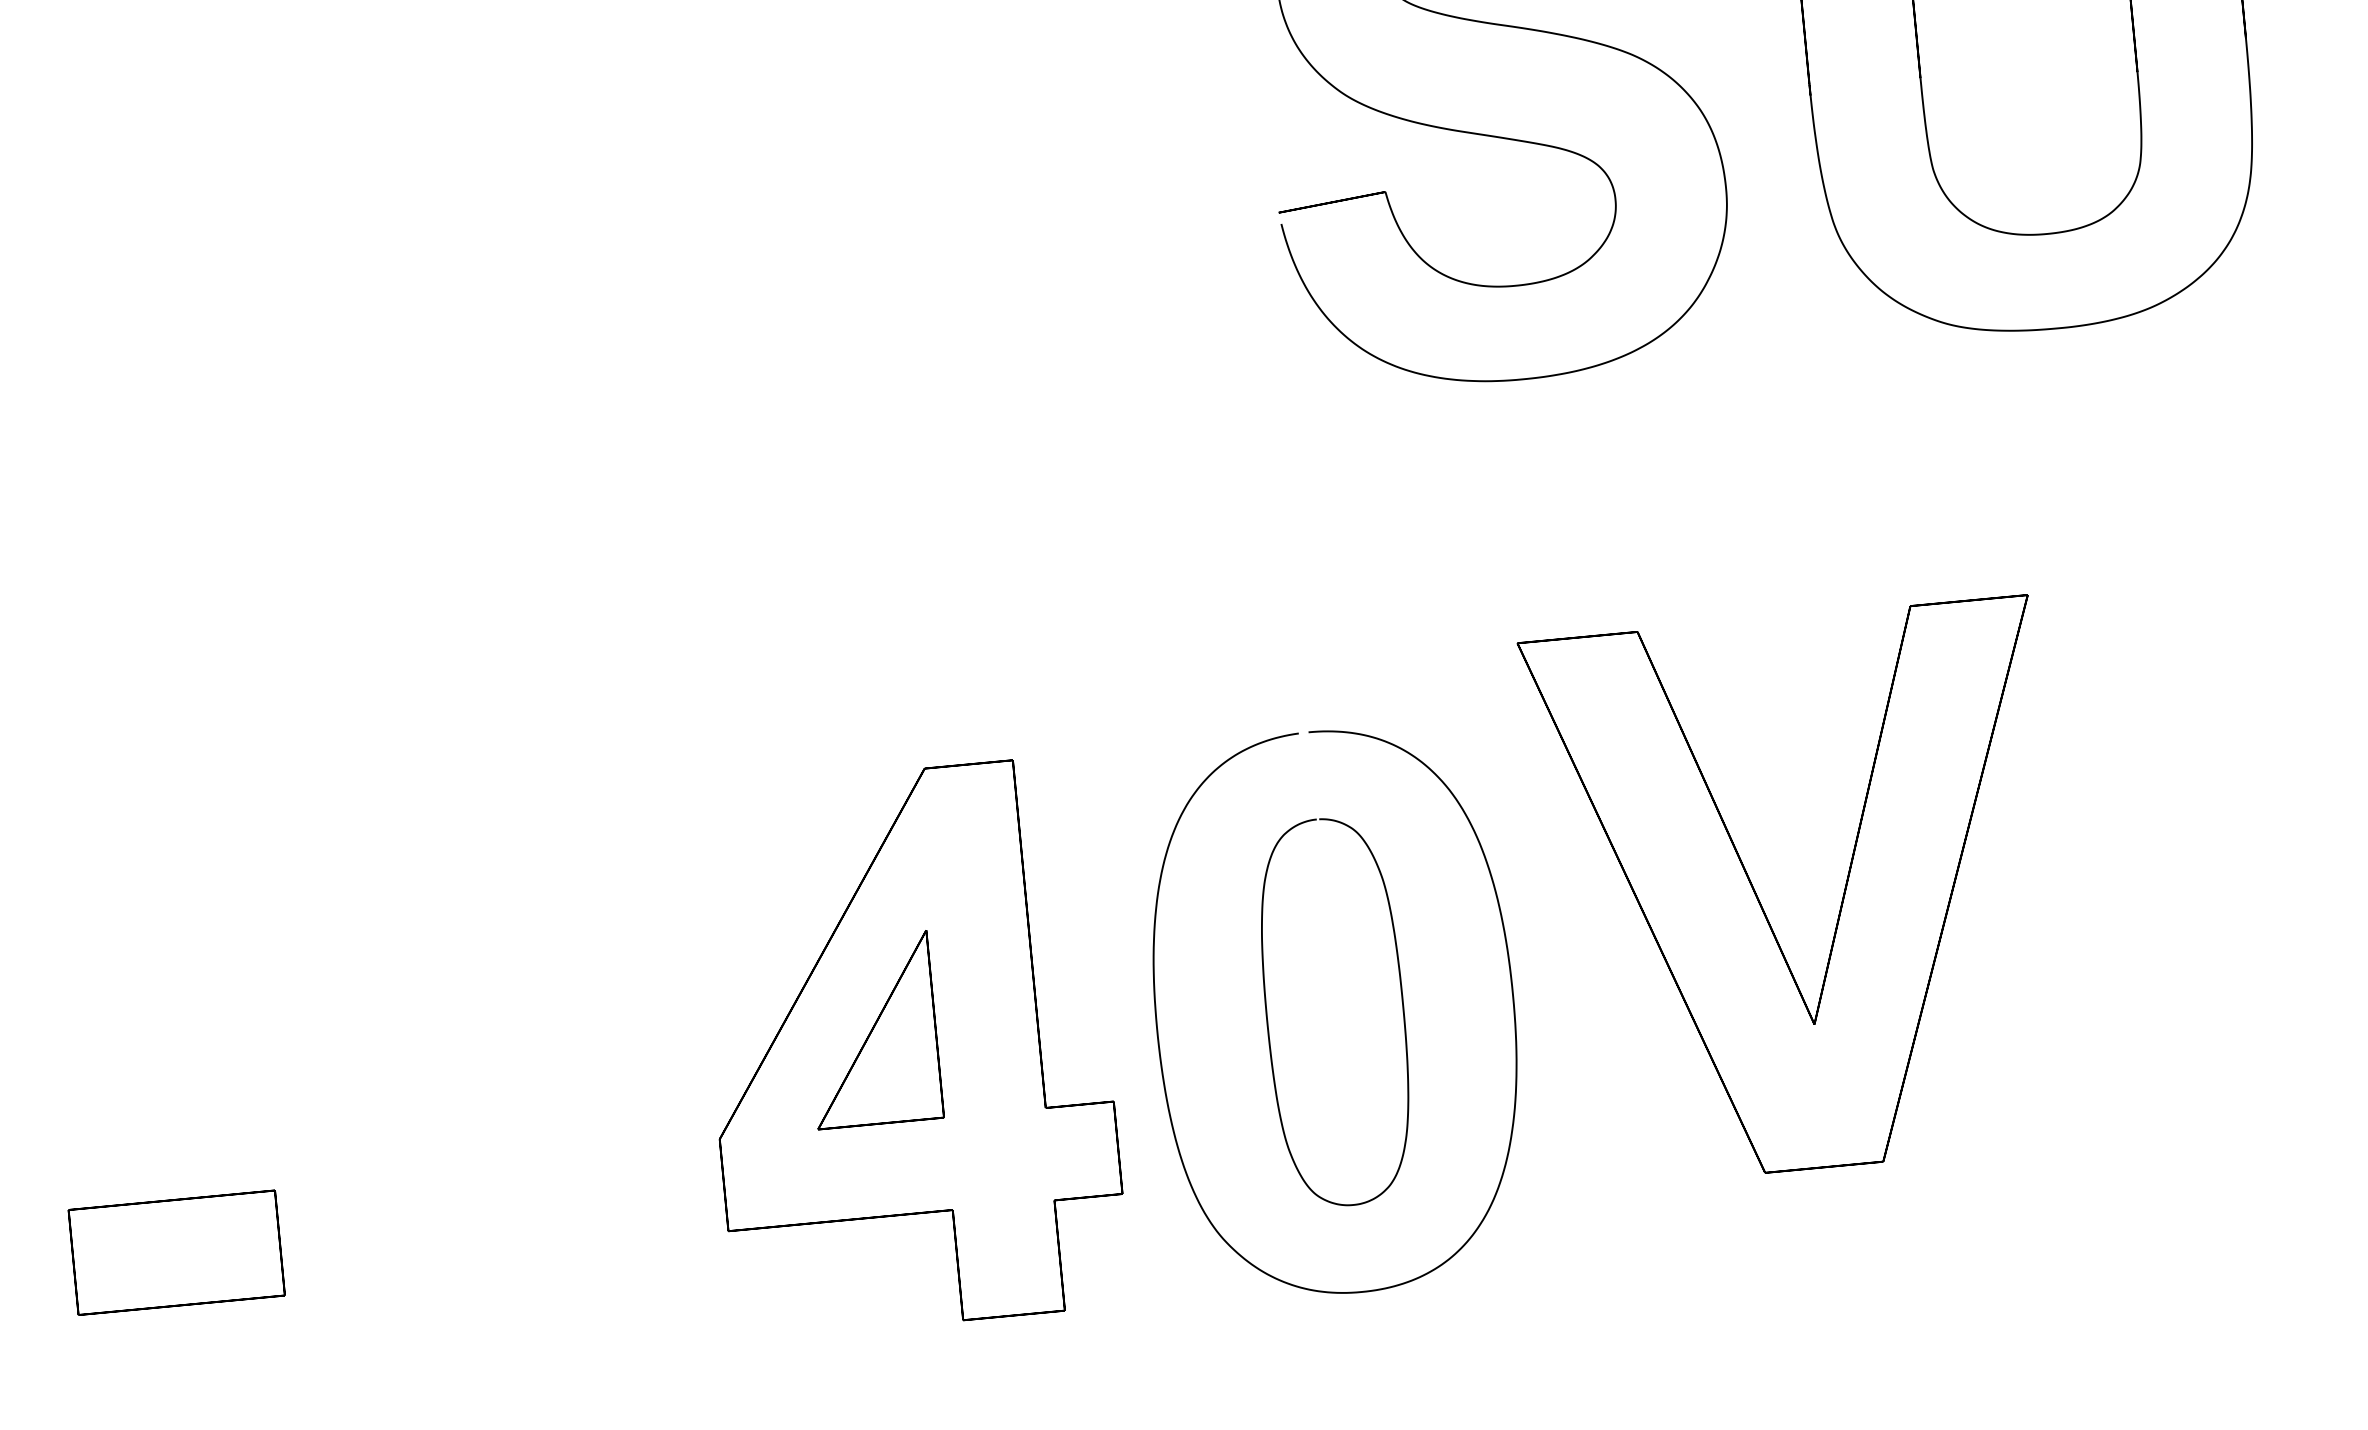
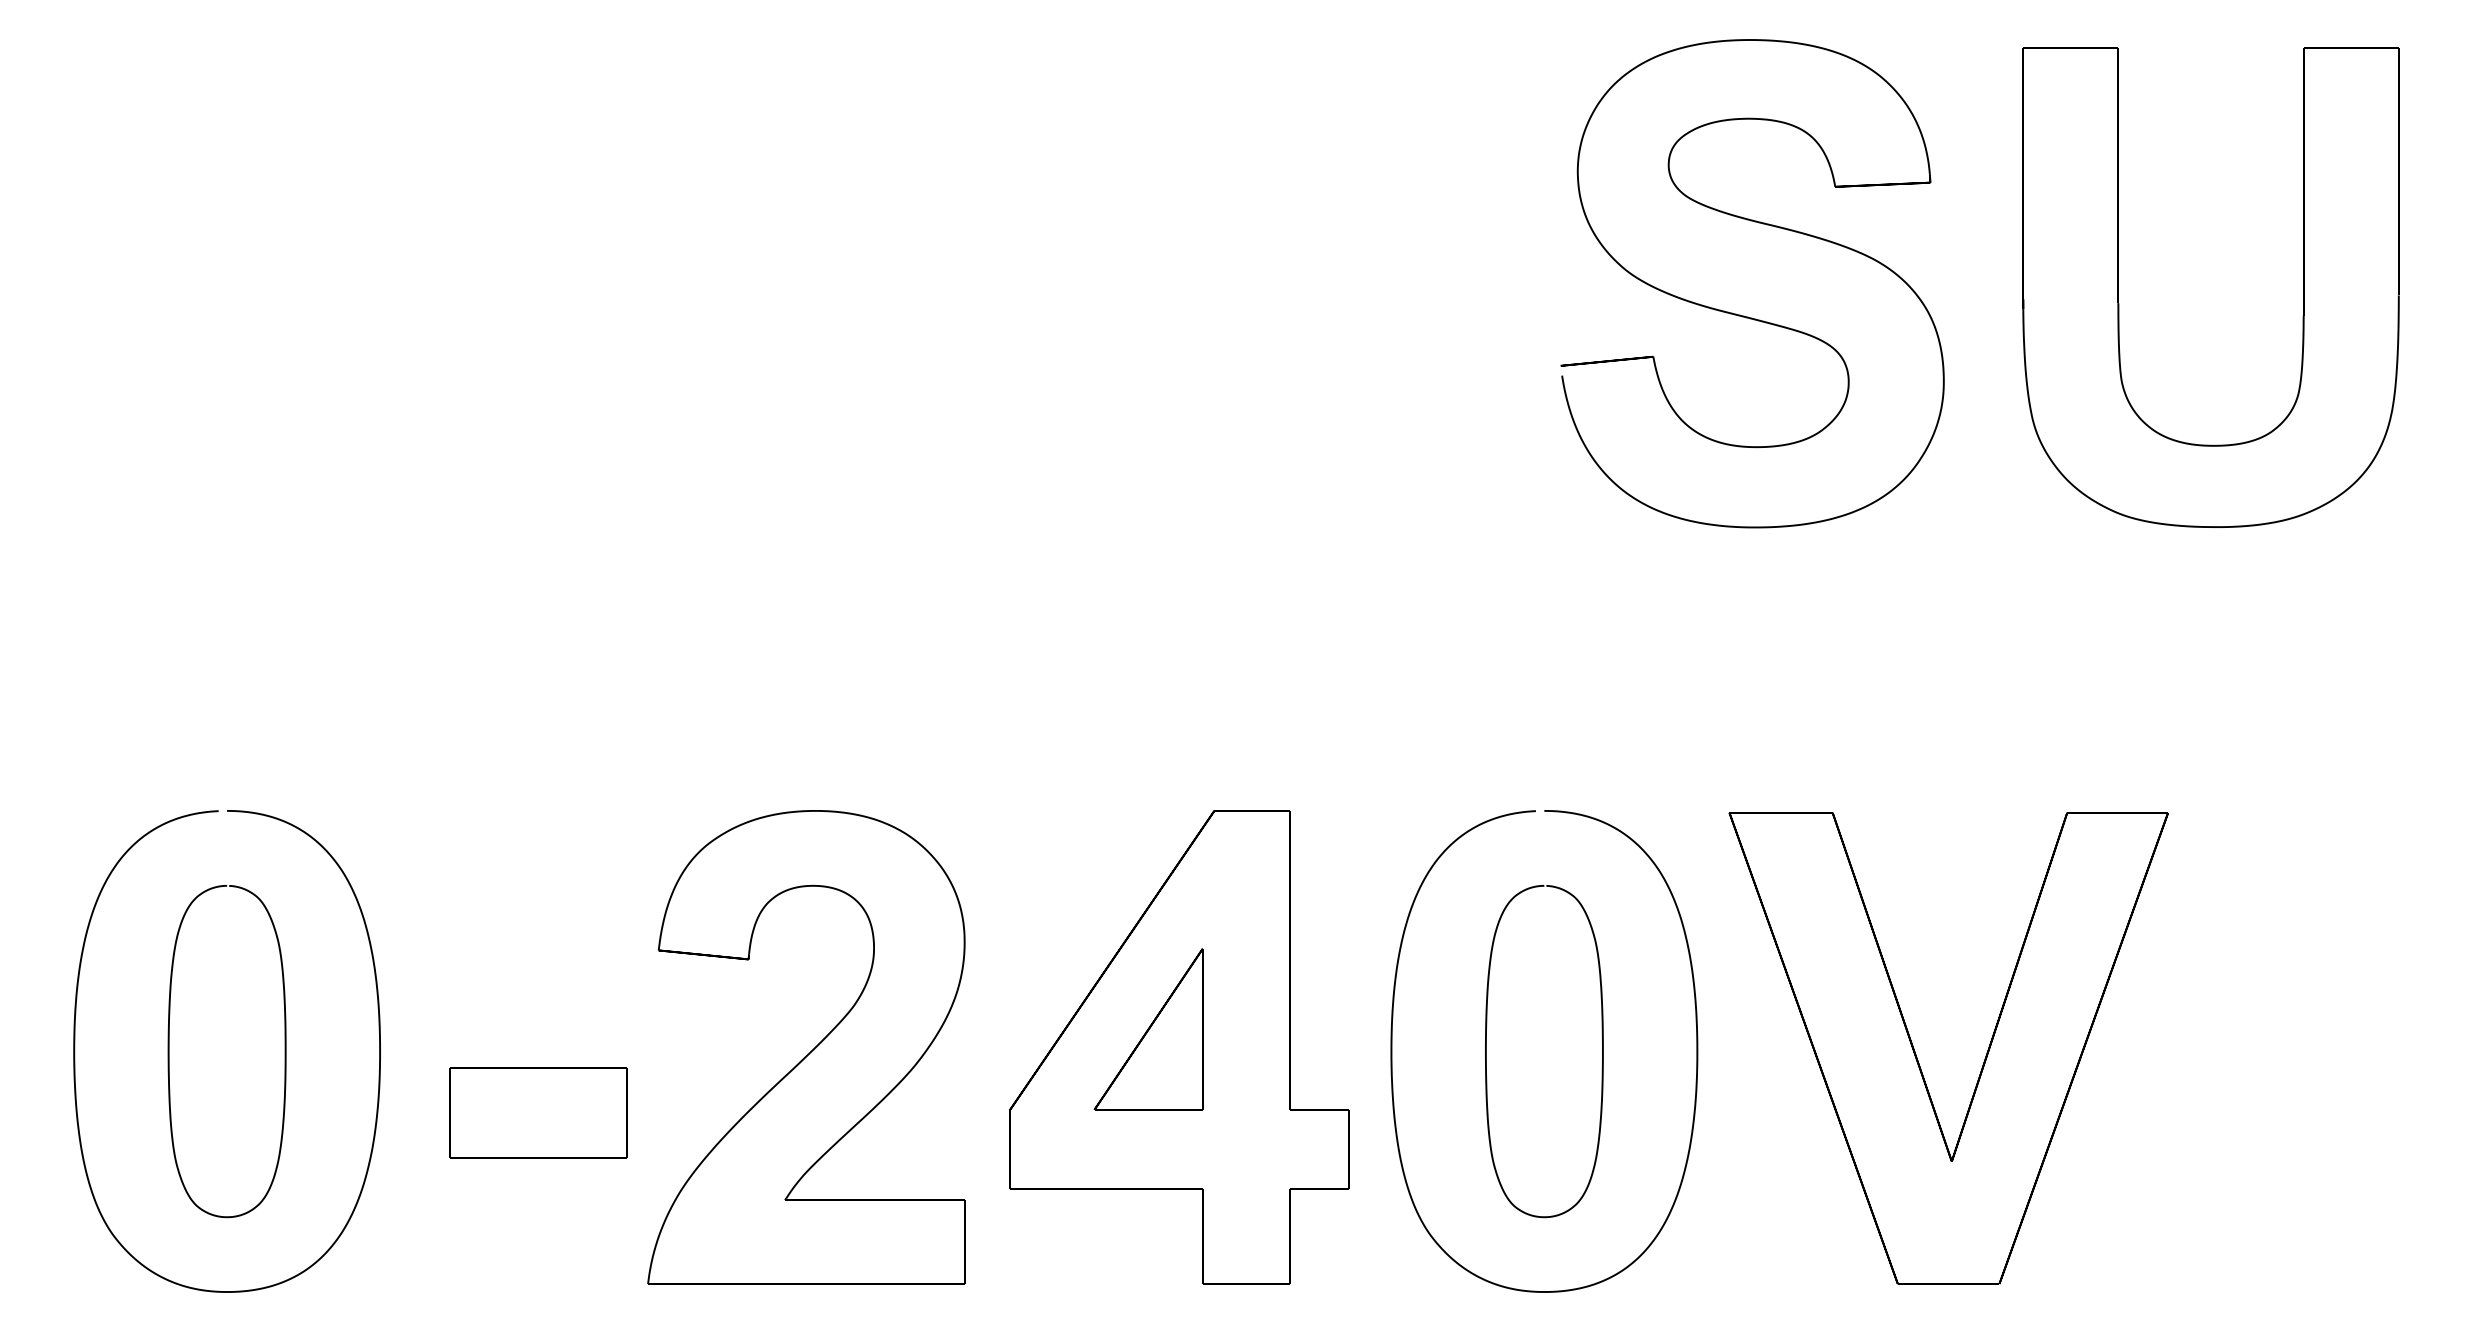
part: (1763, 907) -> (1917, 1057), moved
part: (476, 1088) -> (806, 1047), added
part: (177, 1251) -> (538, 1112), moved

